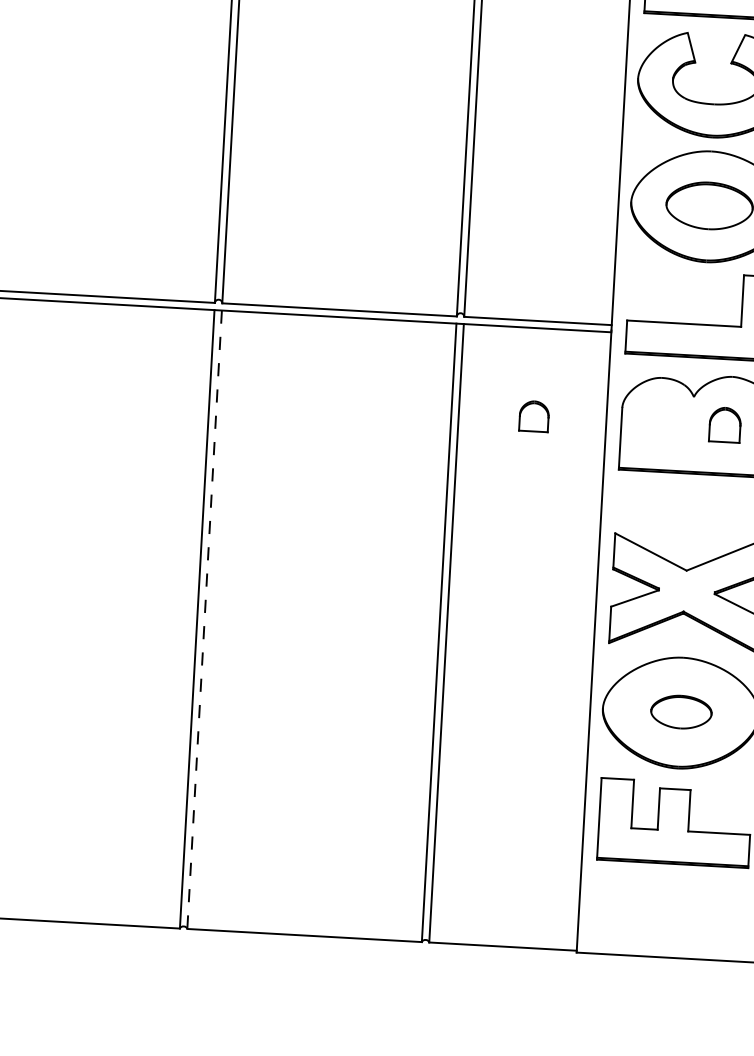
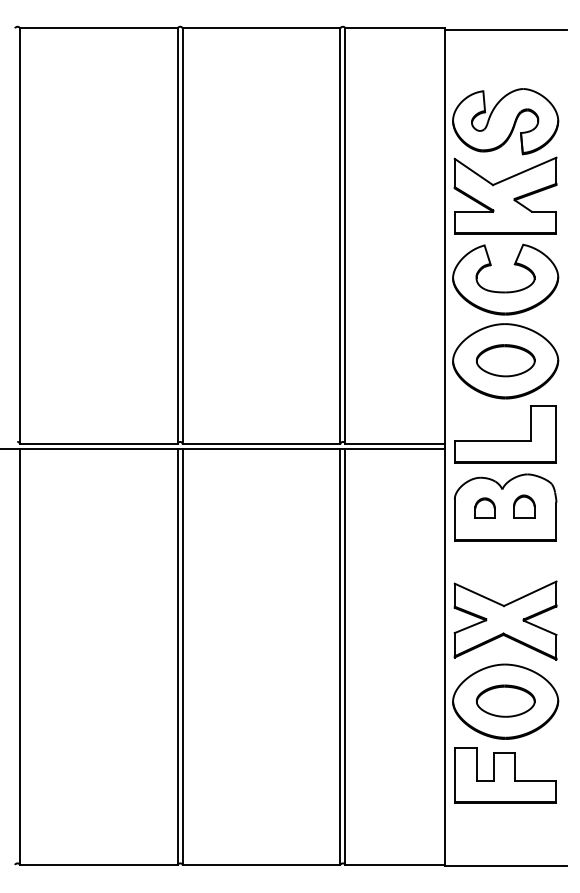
part: (533, 415) -> (484, 507), moved
line: (204, 620) -> (182, 657), dashed -> solid
part: (680, 711) -> (505, 700), size x1.43

